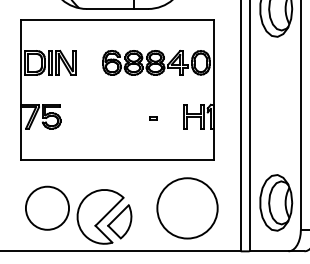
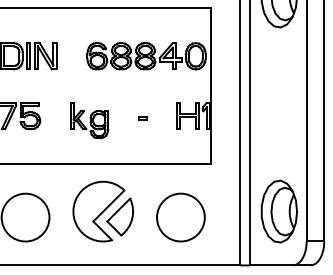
part: (104, 120) -> (88, 120), added
circle: (187, 207) -> (180, 216), size x0.71
part: (104, 216) -> (103, 211), moved

